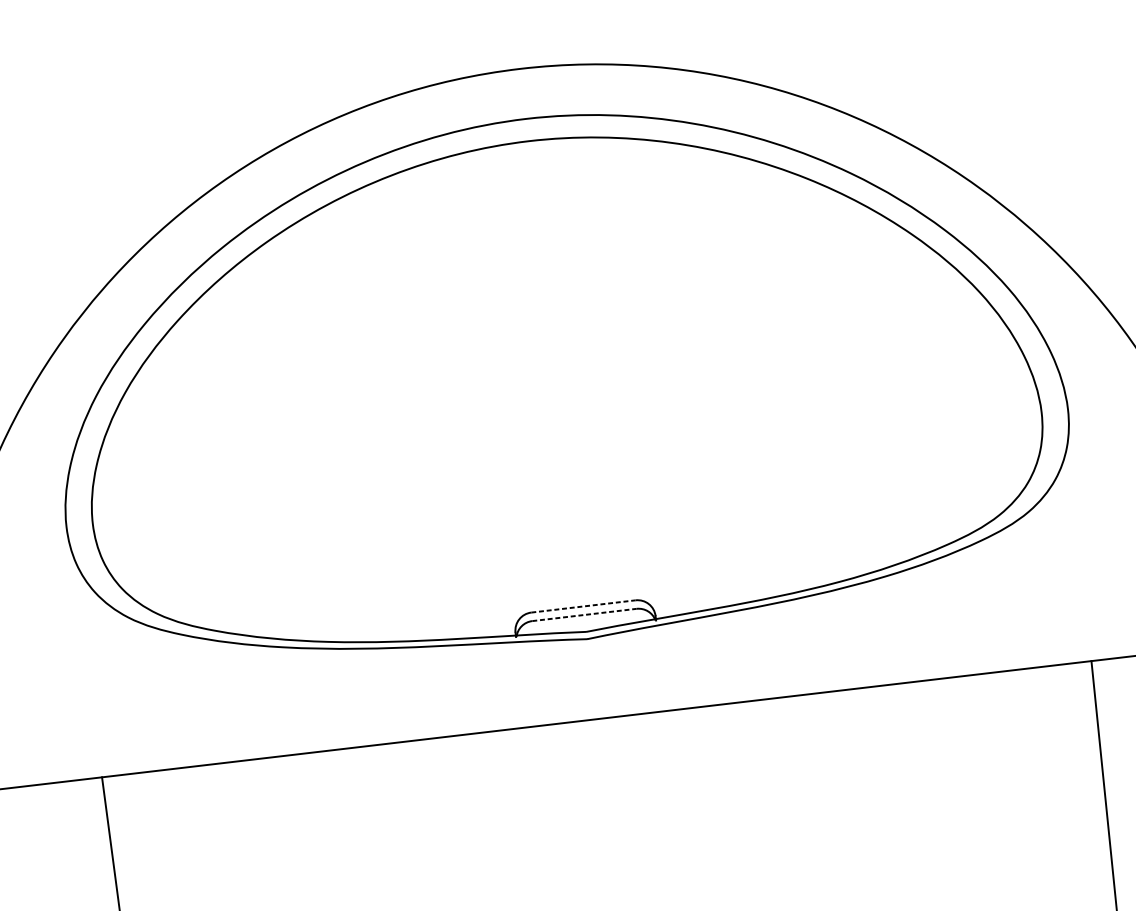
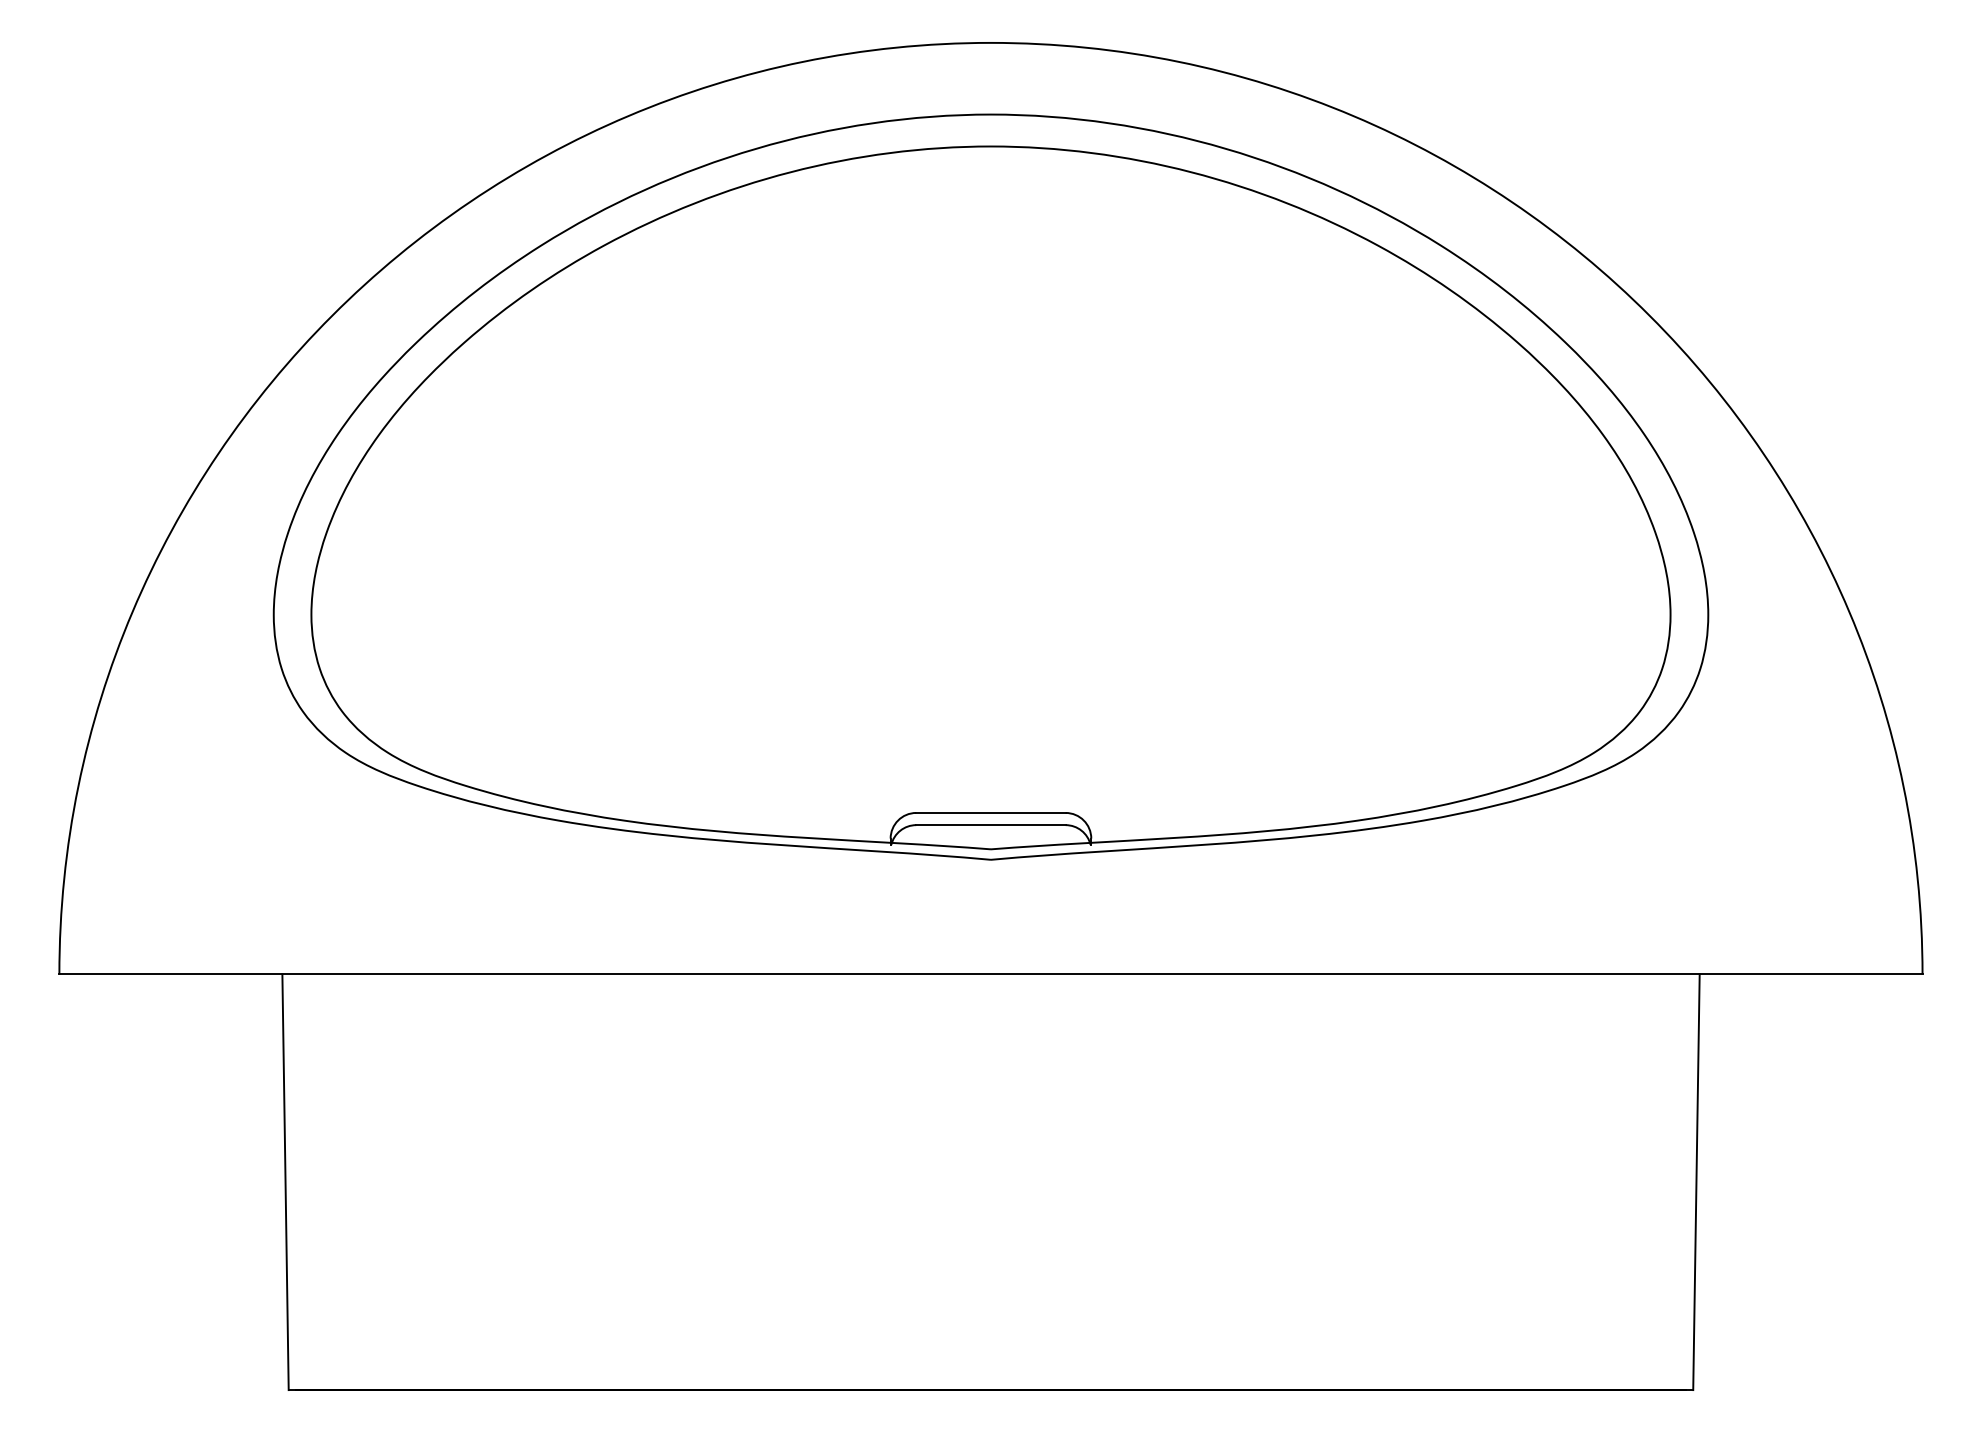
line: (583, 606) -> (990, 812), dashed -> solid
line: (584, 615) -> (990, 825), dashed -> solid

